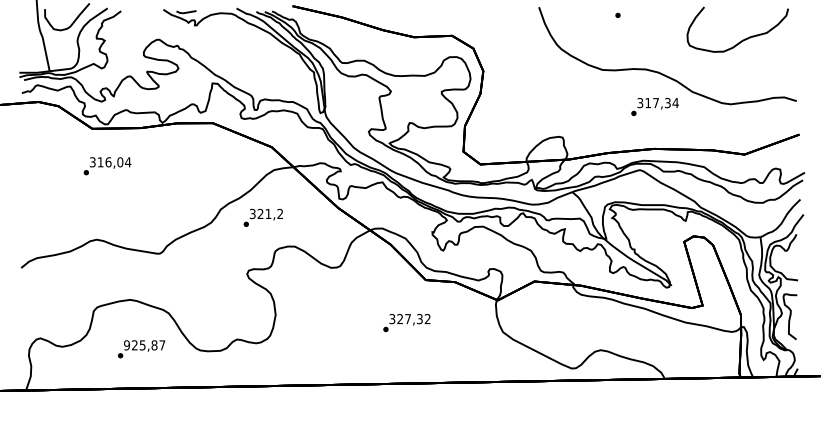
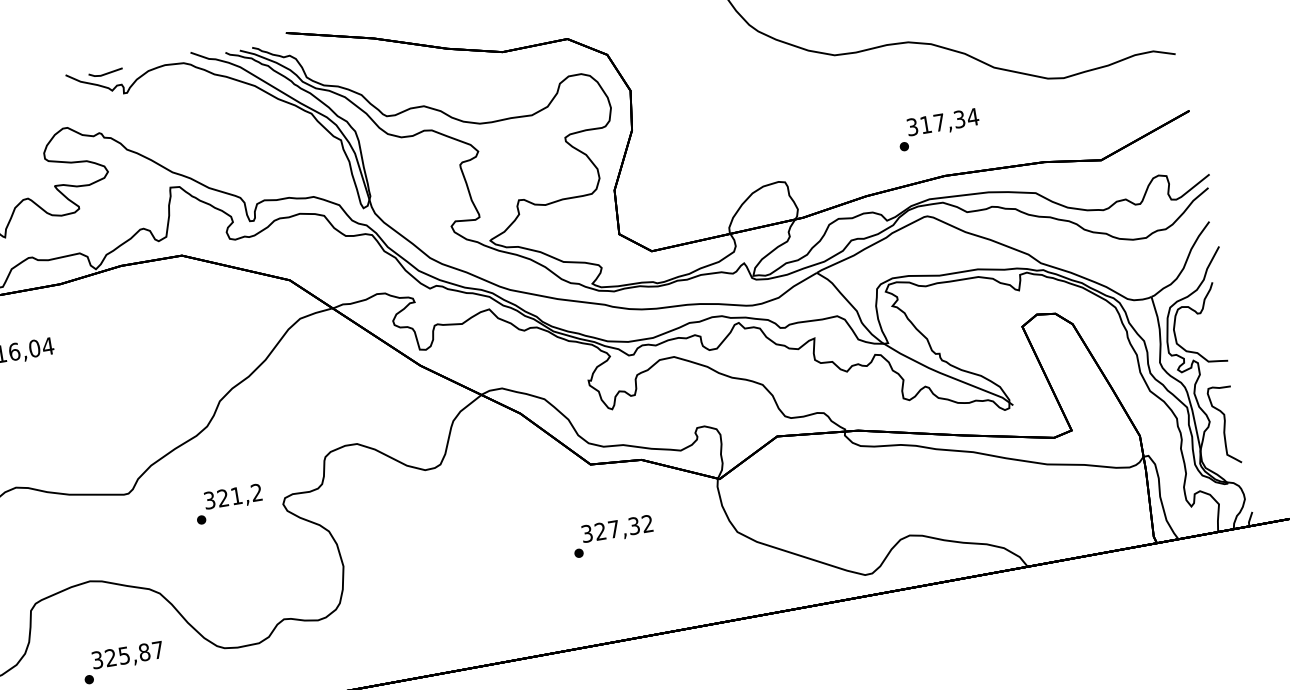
text: (654, 106) -> (937, 128), moved
text: (262, 217) -> (227, 503), moved
text: (406, 323) -> (612, 537), moved
text: (126, 345) -> (96, 660), 925,87 -> 325,87

